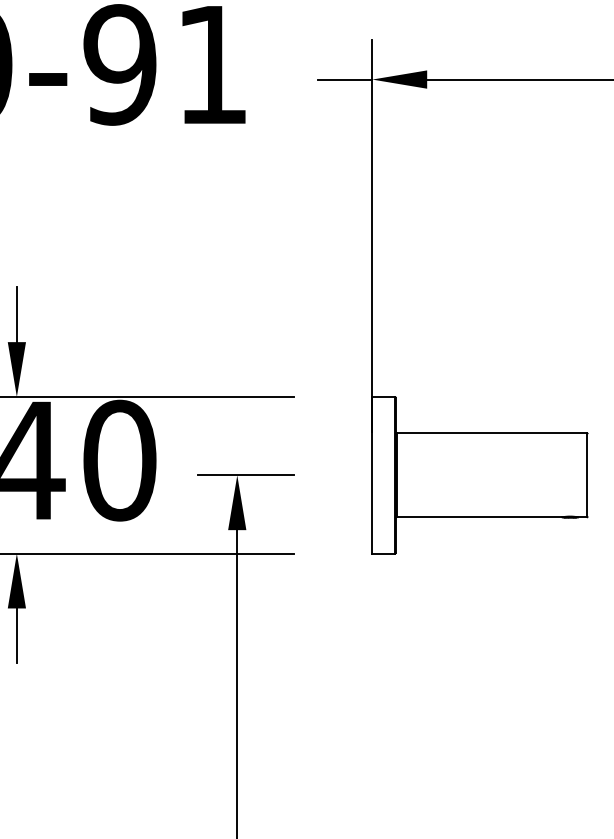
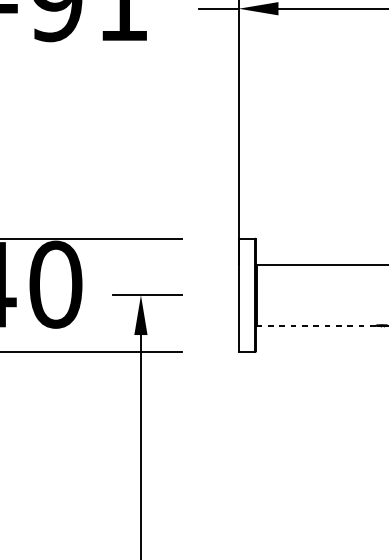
line: (479, 517) -> (316, 325), solid -> dashed

